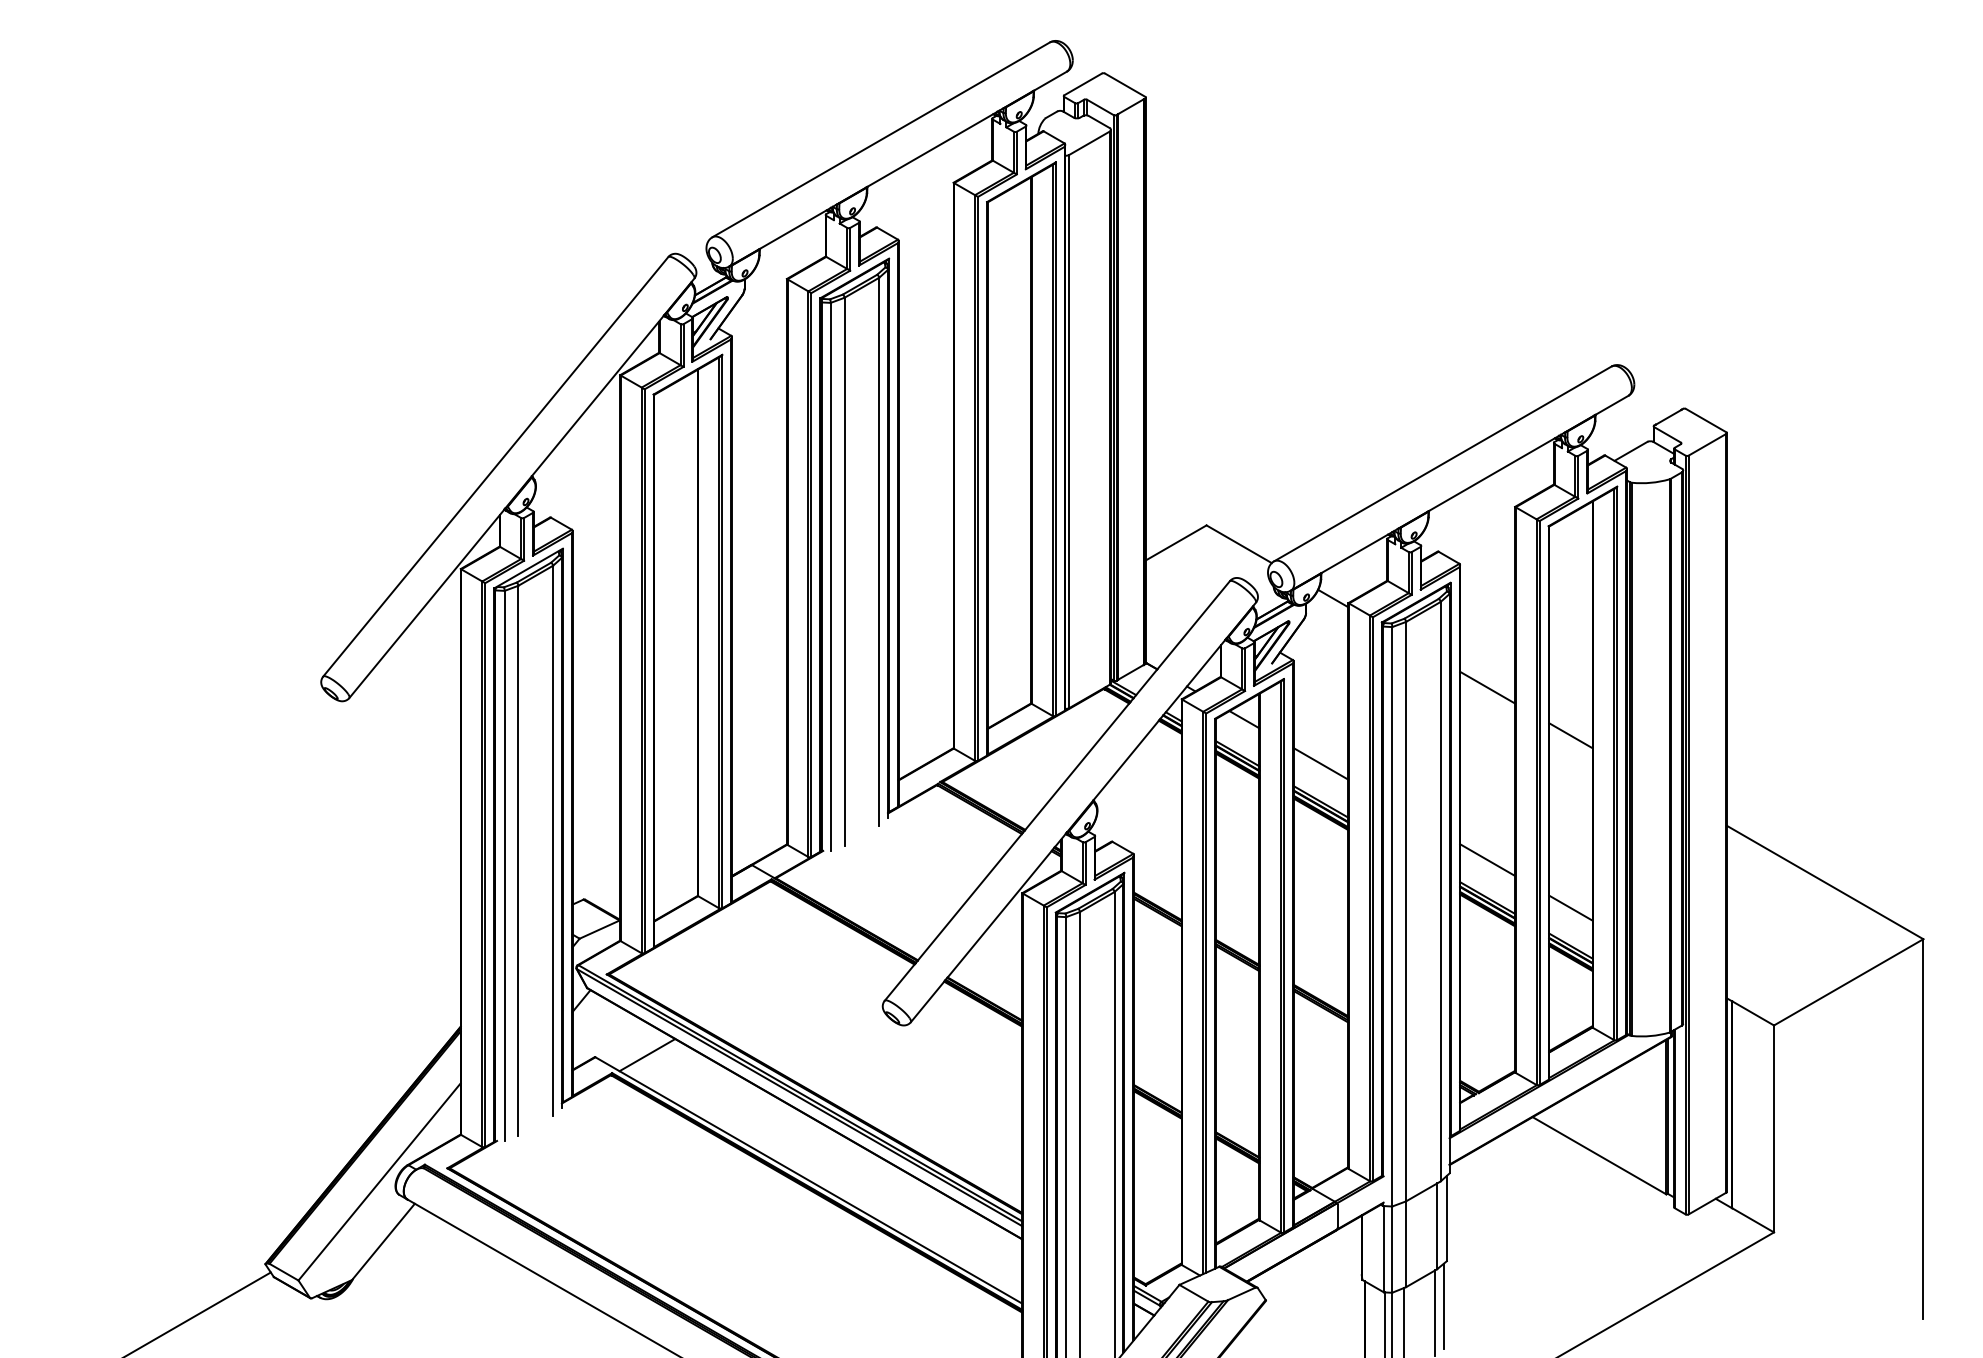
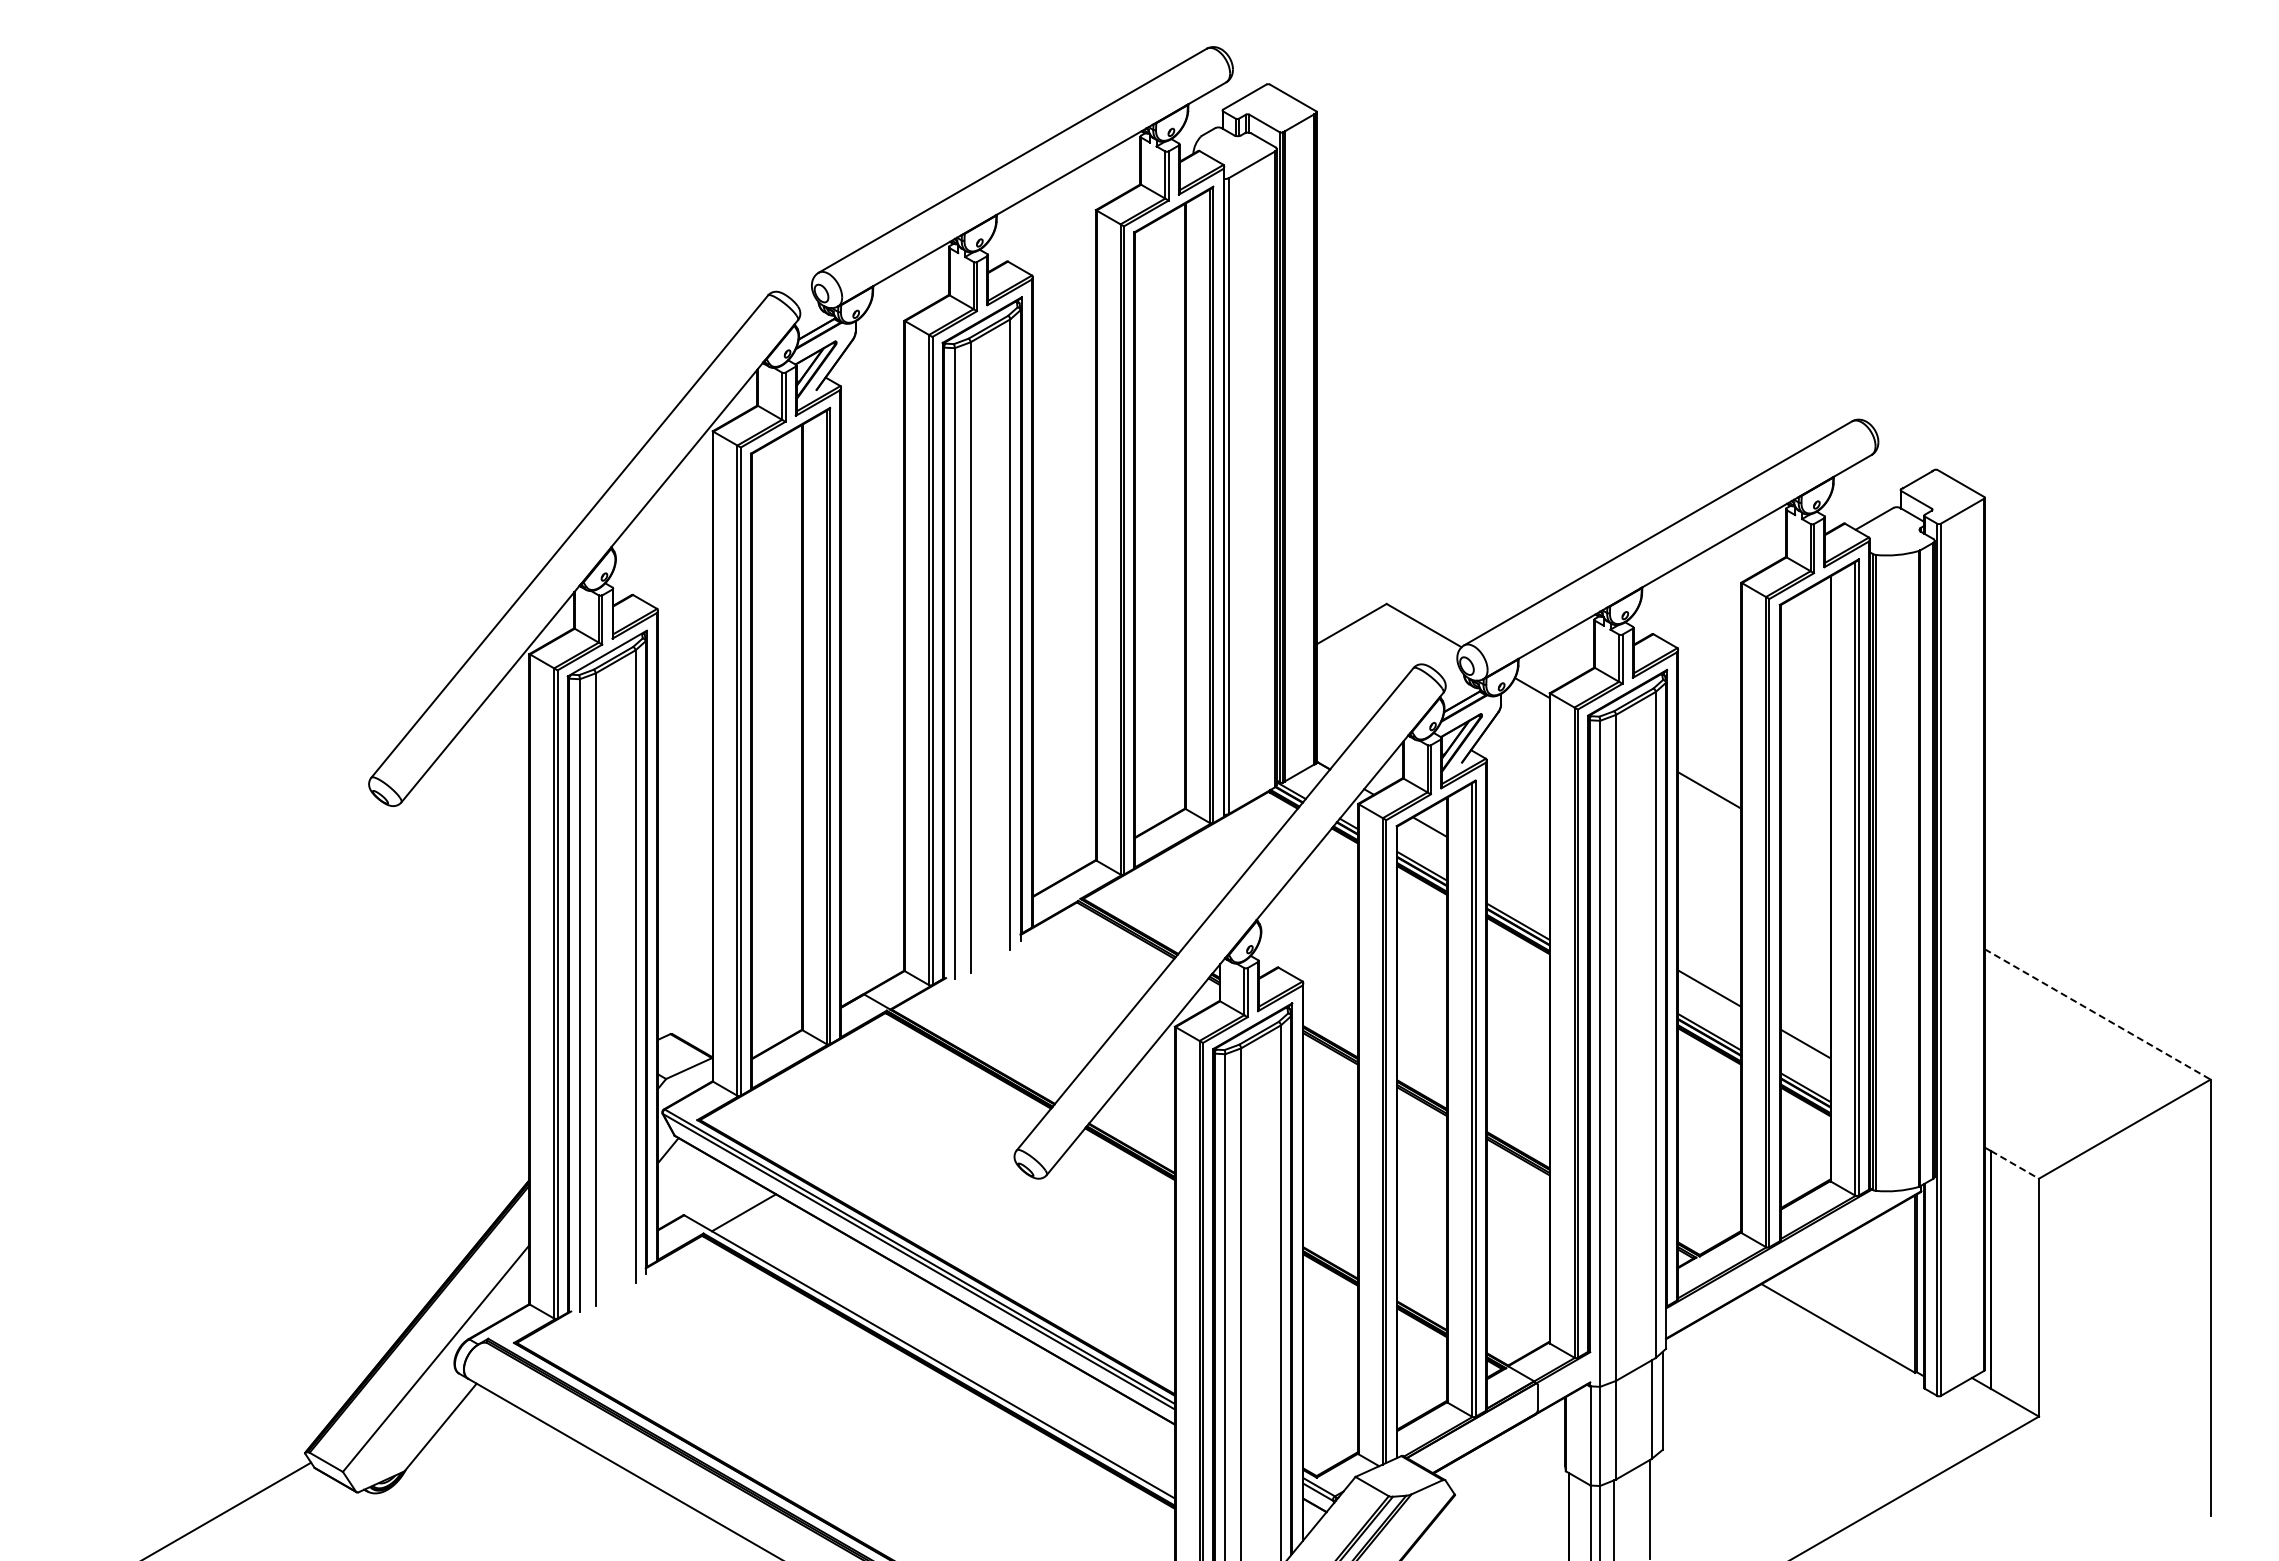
line: (1570, 735) -> (1805, 845), removed
line: (1320, 763) -> (1517, 877), removed
line: (1825, 882) -> (2098, 1014), solid -> dashed
line: (1752, 1013) -> (2014, 1164), solid -> dashed
line: (1443, 1306) -> (1659, 1501), removed

